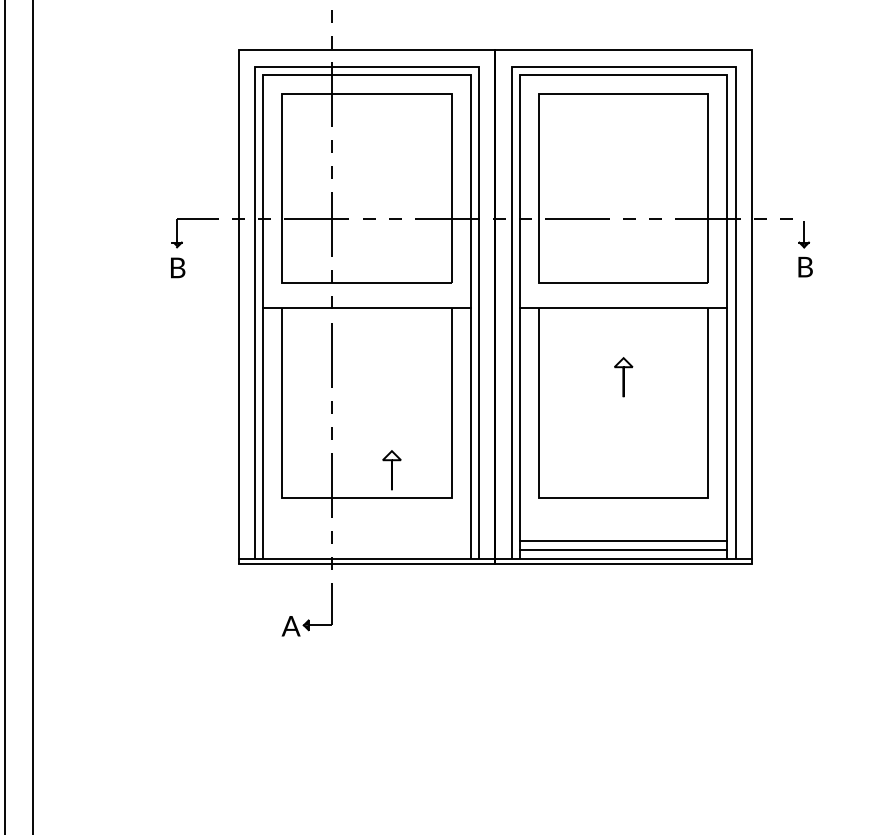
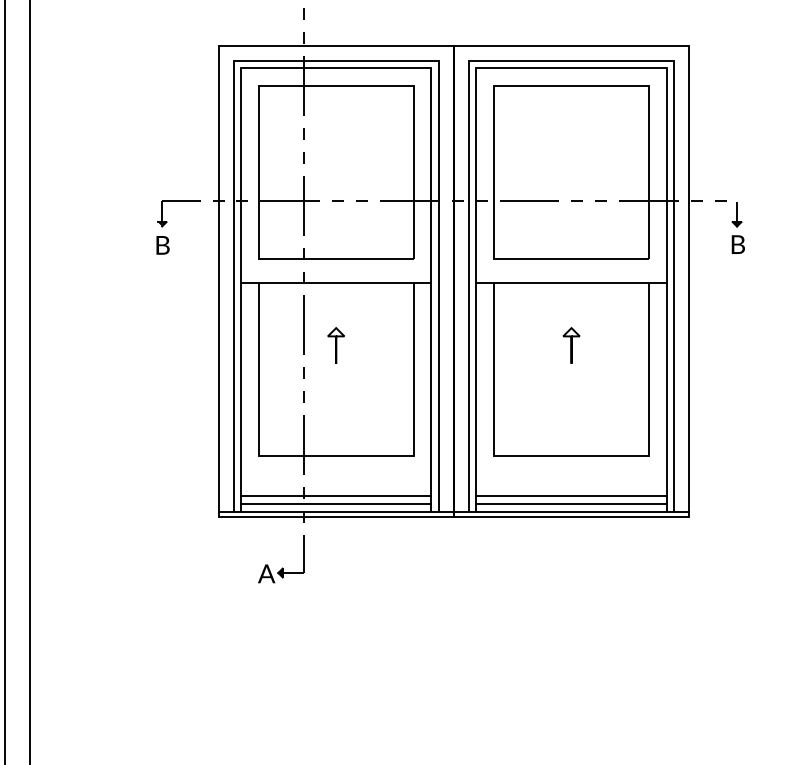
part: (391, 470) -> (335, 345), moved
line: (366, 541) -> (335, 496), added
line: (366, 550) -> (335, 504), added

